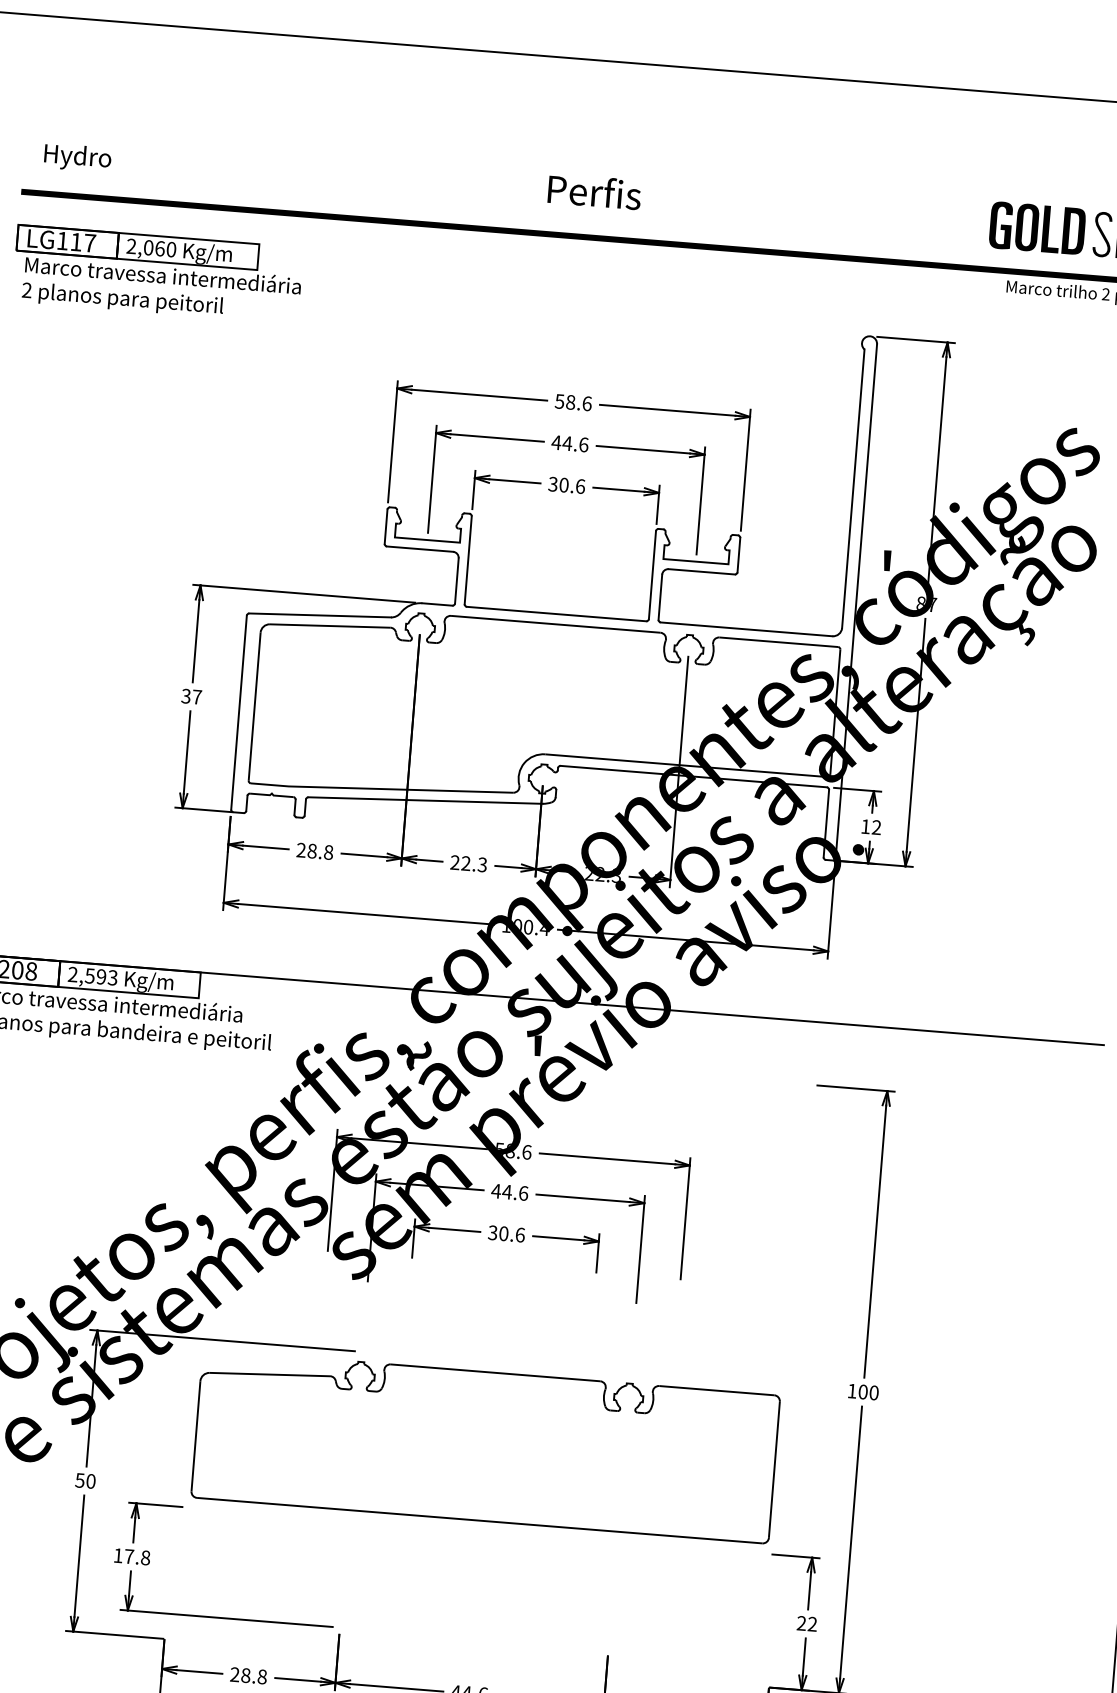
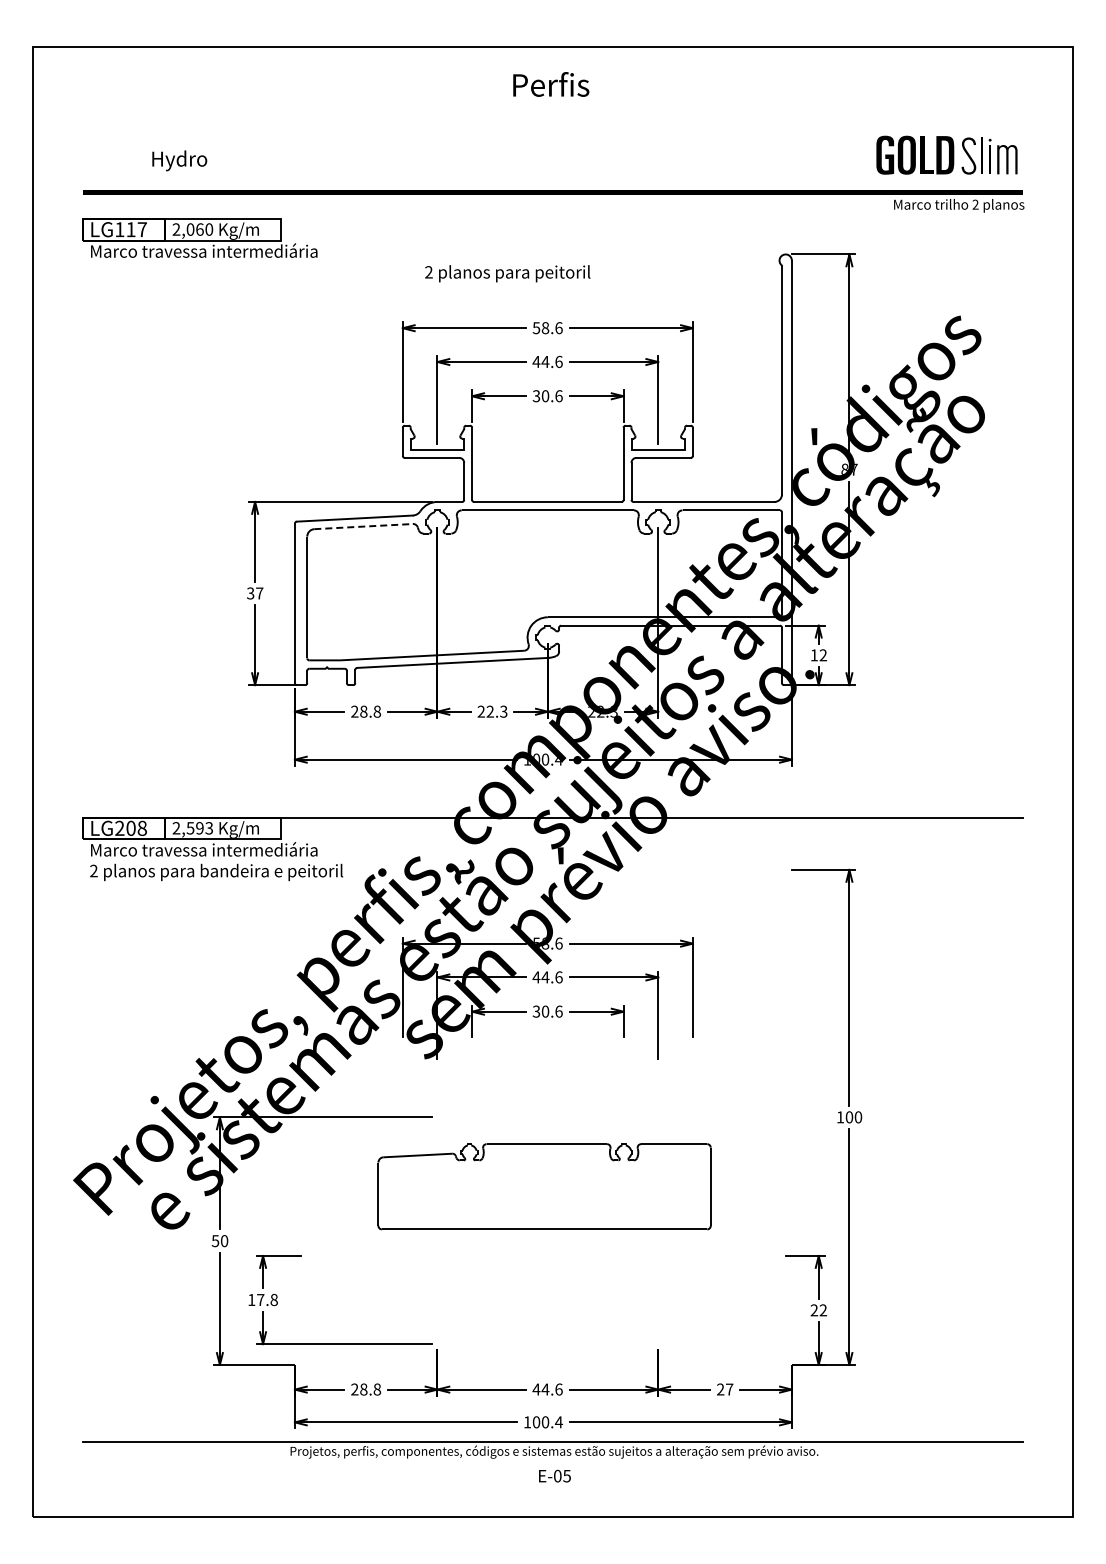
text: (77, 157) -> (179, 160), moved
text: (595, 191) -> (551, 84), moved
text: (122, 299) -> (507, 273), moved
line: (331, 625) -> (364, 526), solid -> dashed
part: (485, 1446) -> (544, 1186), size x0.7

